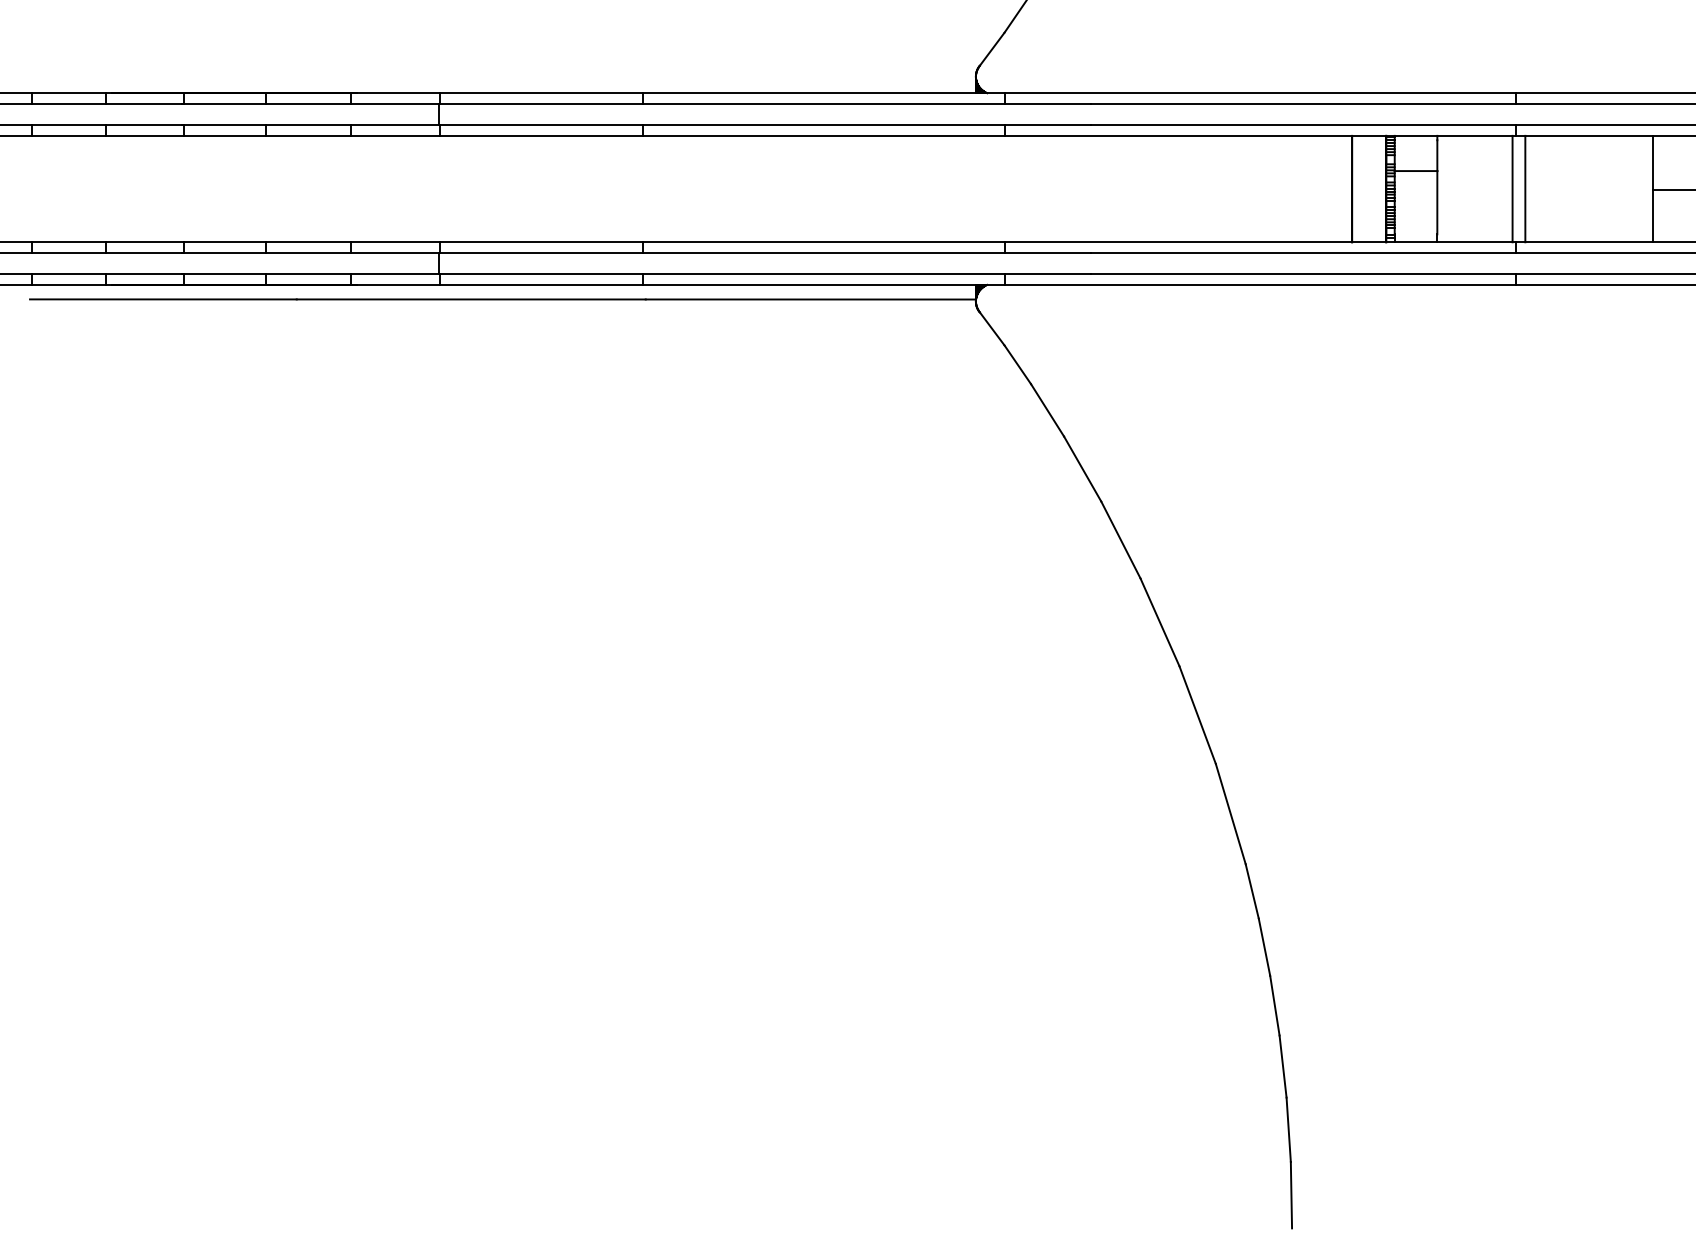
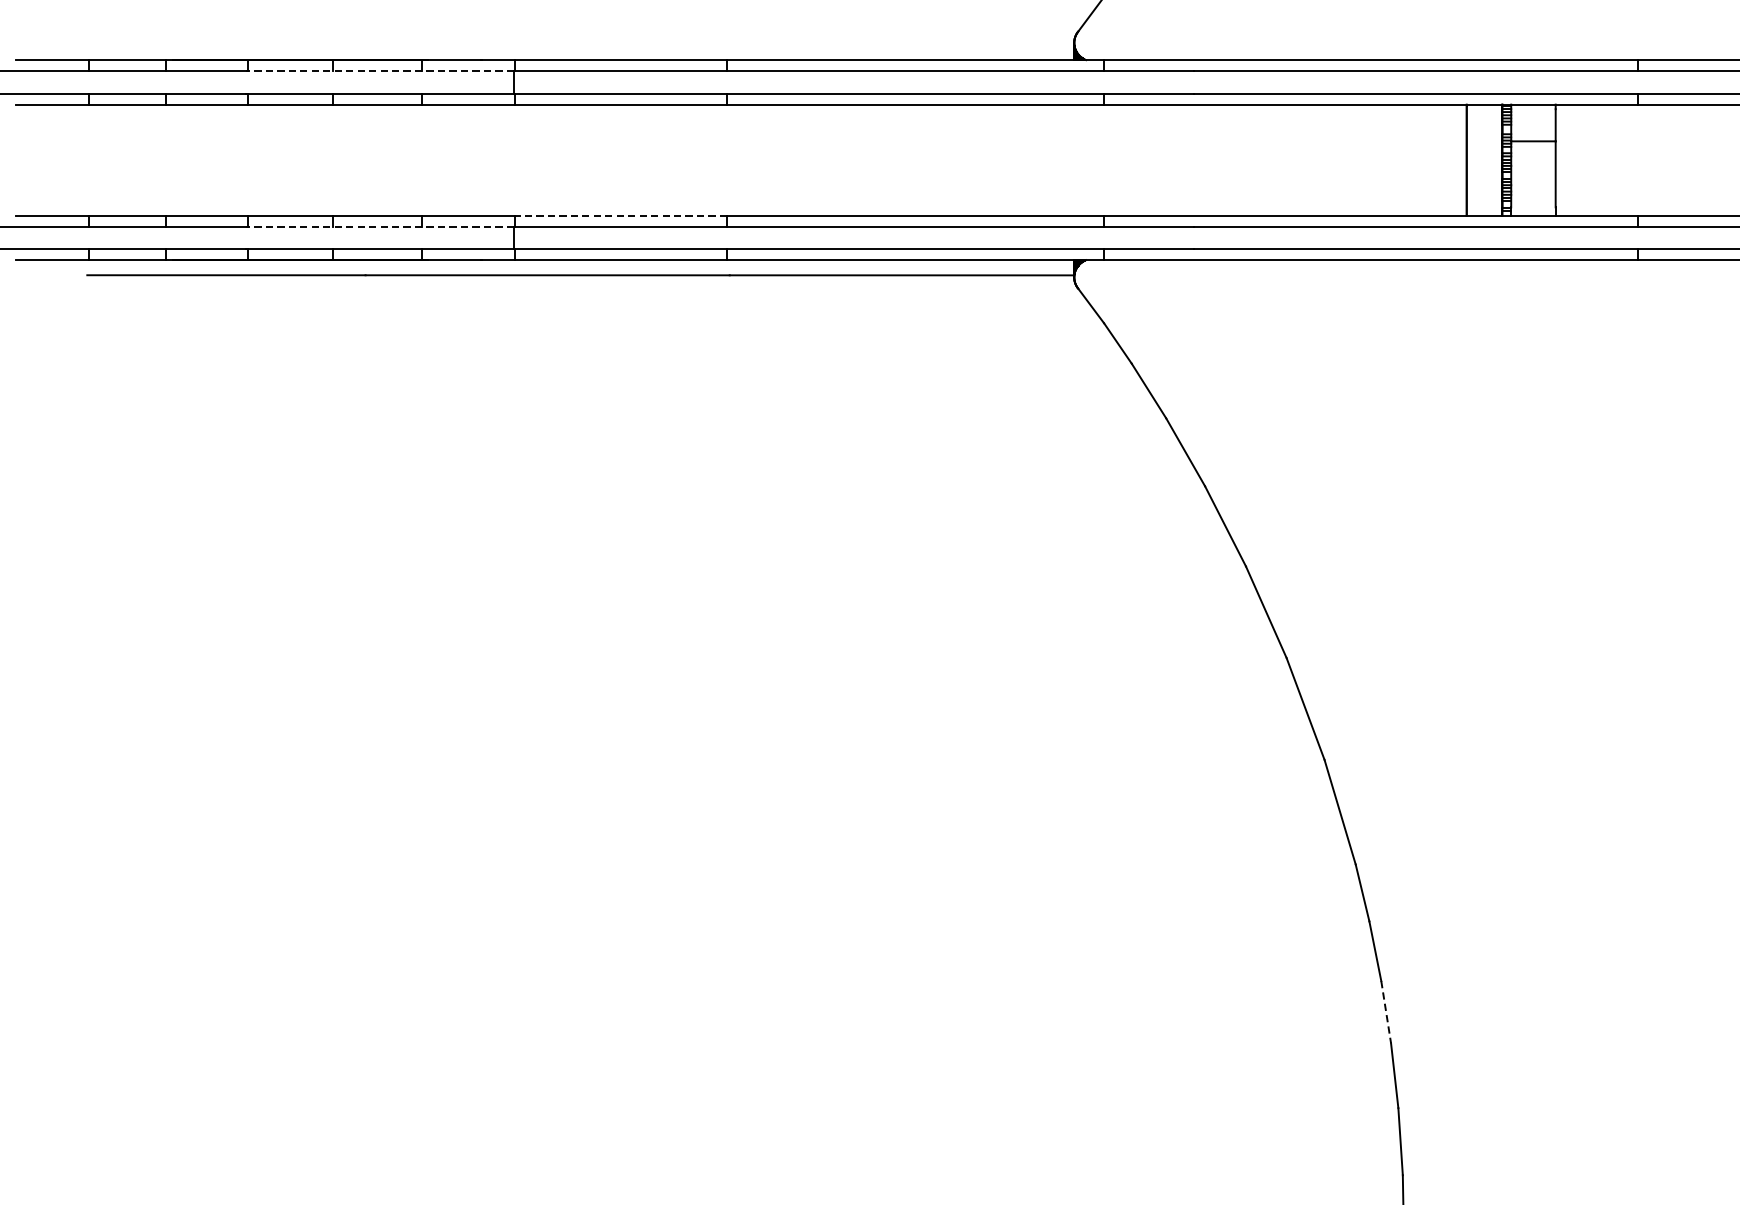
line: (310, 103) -> (379, 70), solid -> dashed
line: (1512, 188) -> (1634, 159), removed
line: (1525, 188) -> (1647, 159), removed
line: (541, 242) -> (620, 215), solid -> dashed
line: (310, 252) -> (379, 226), solid -> dashed
line: (1274, 1006) -> (1385, 1013), solid -> dashed

